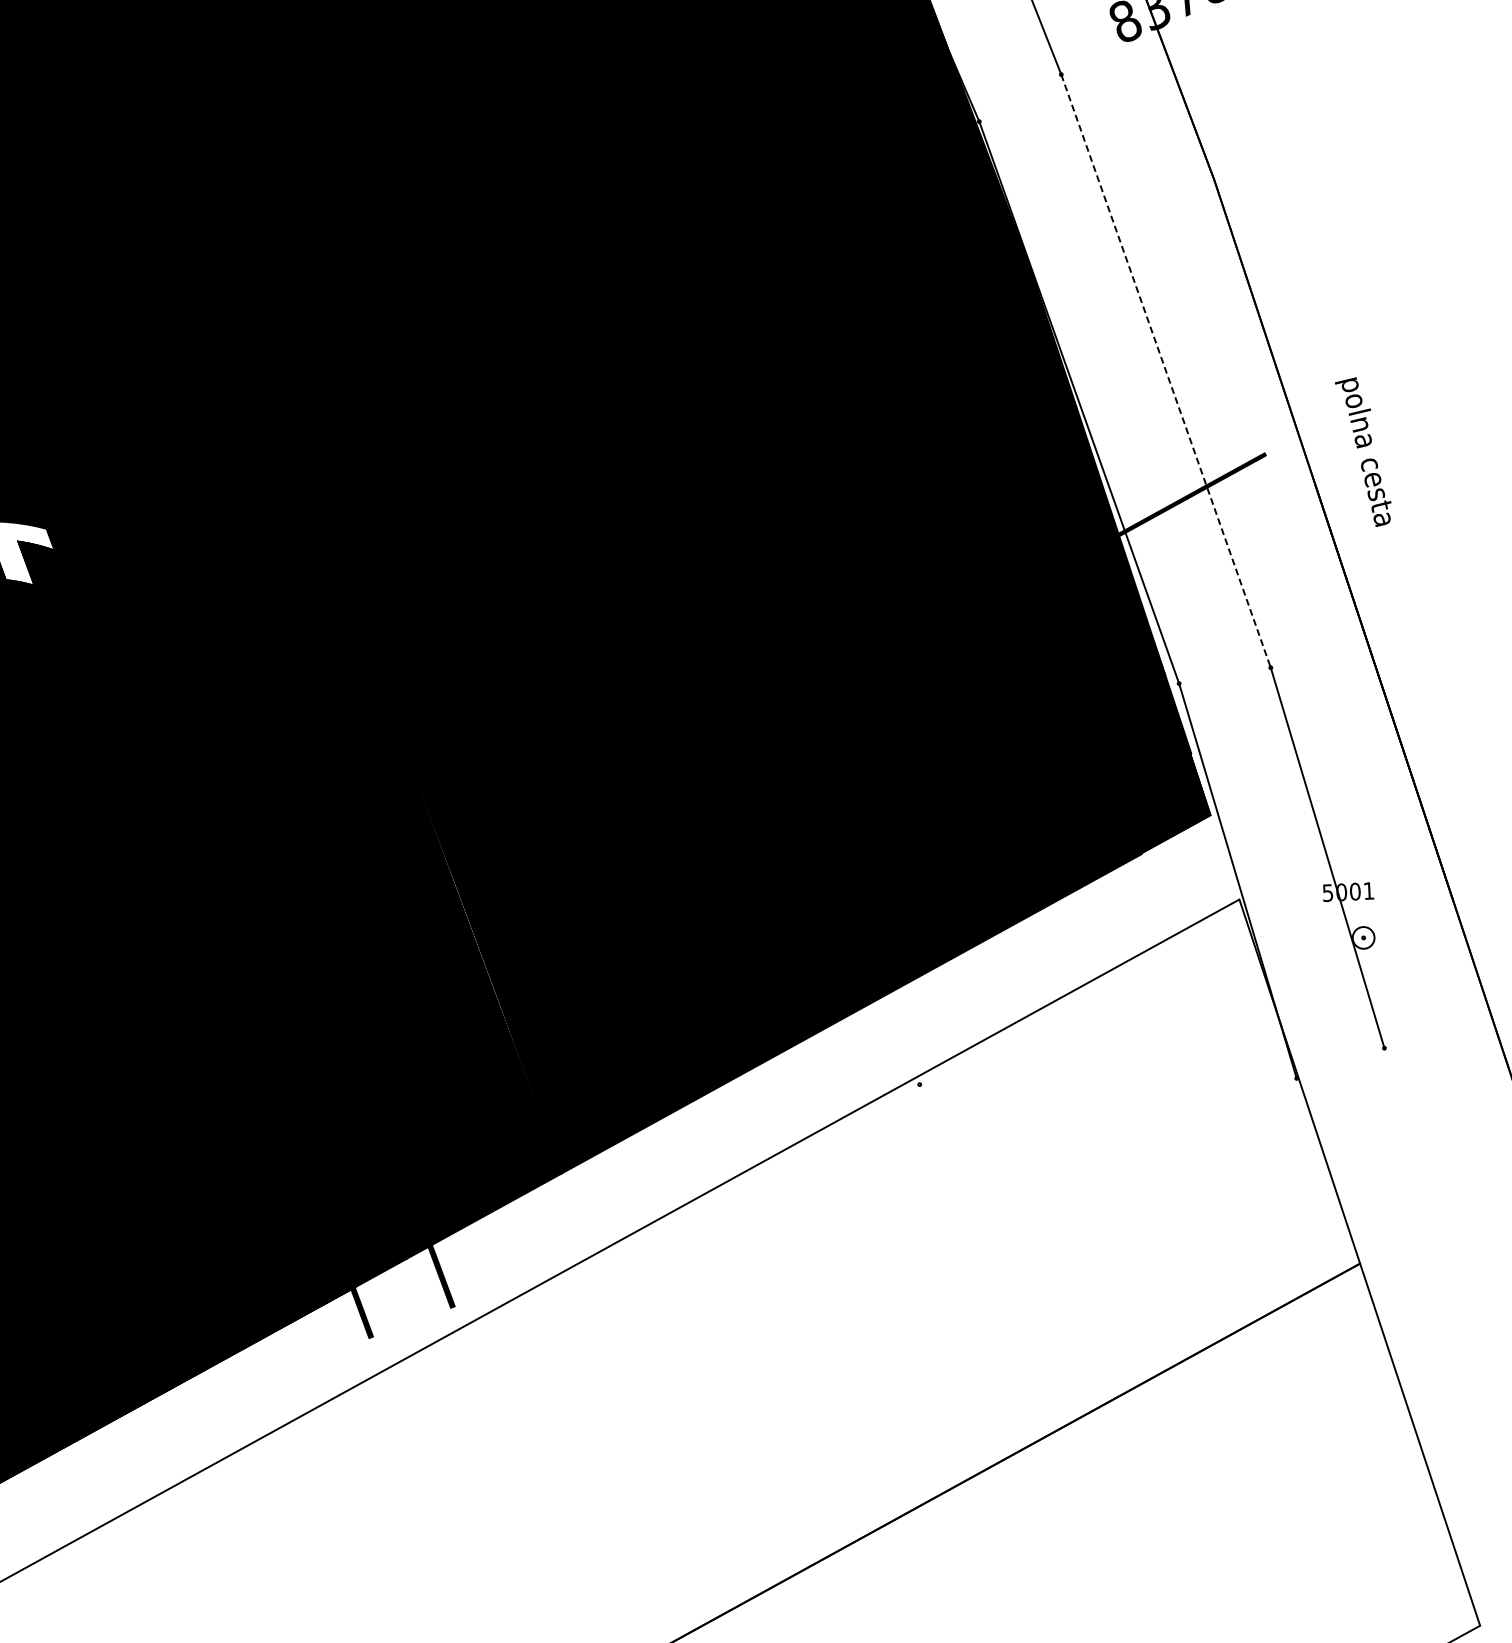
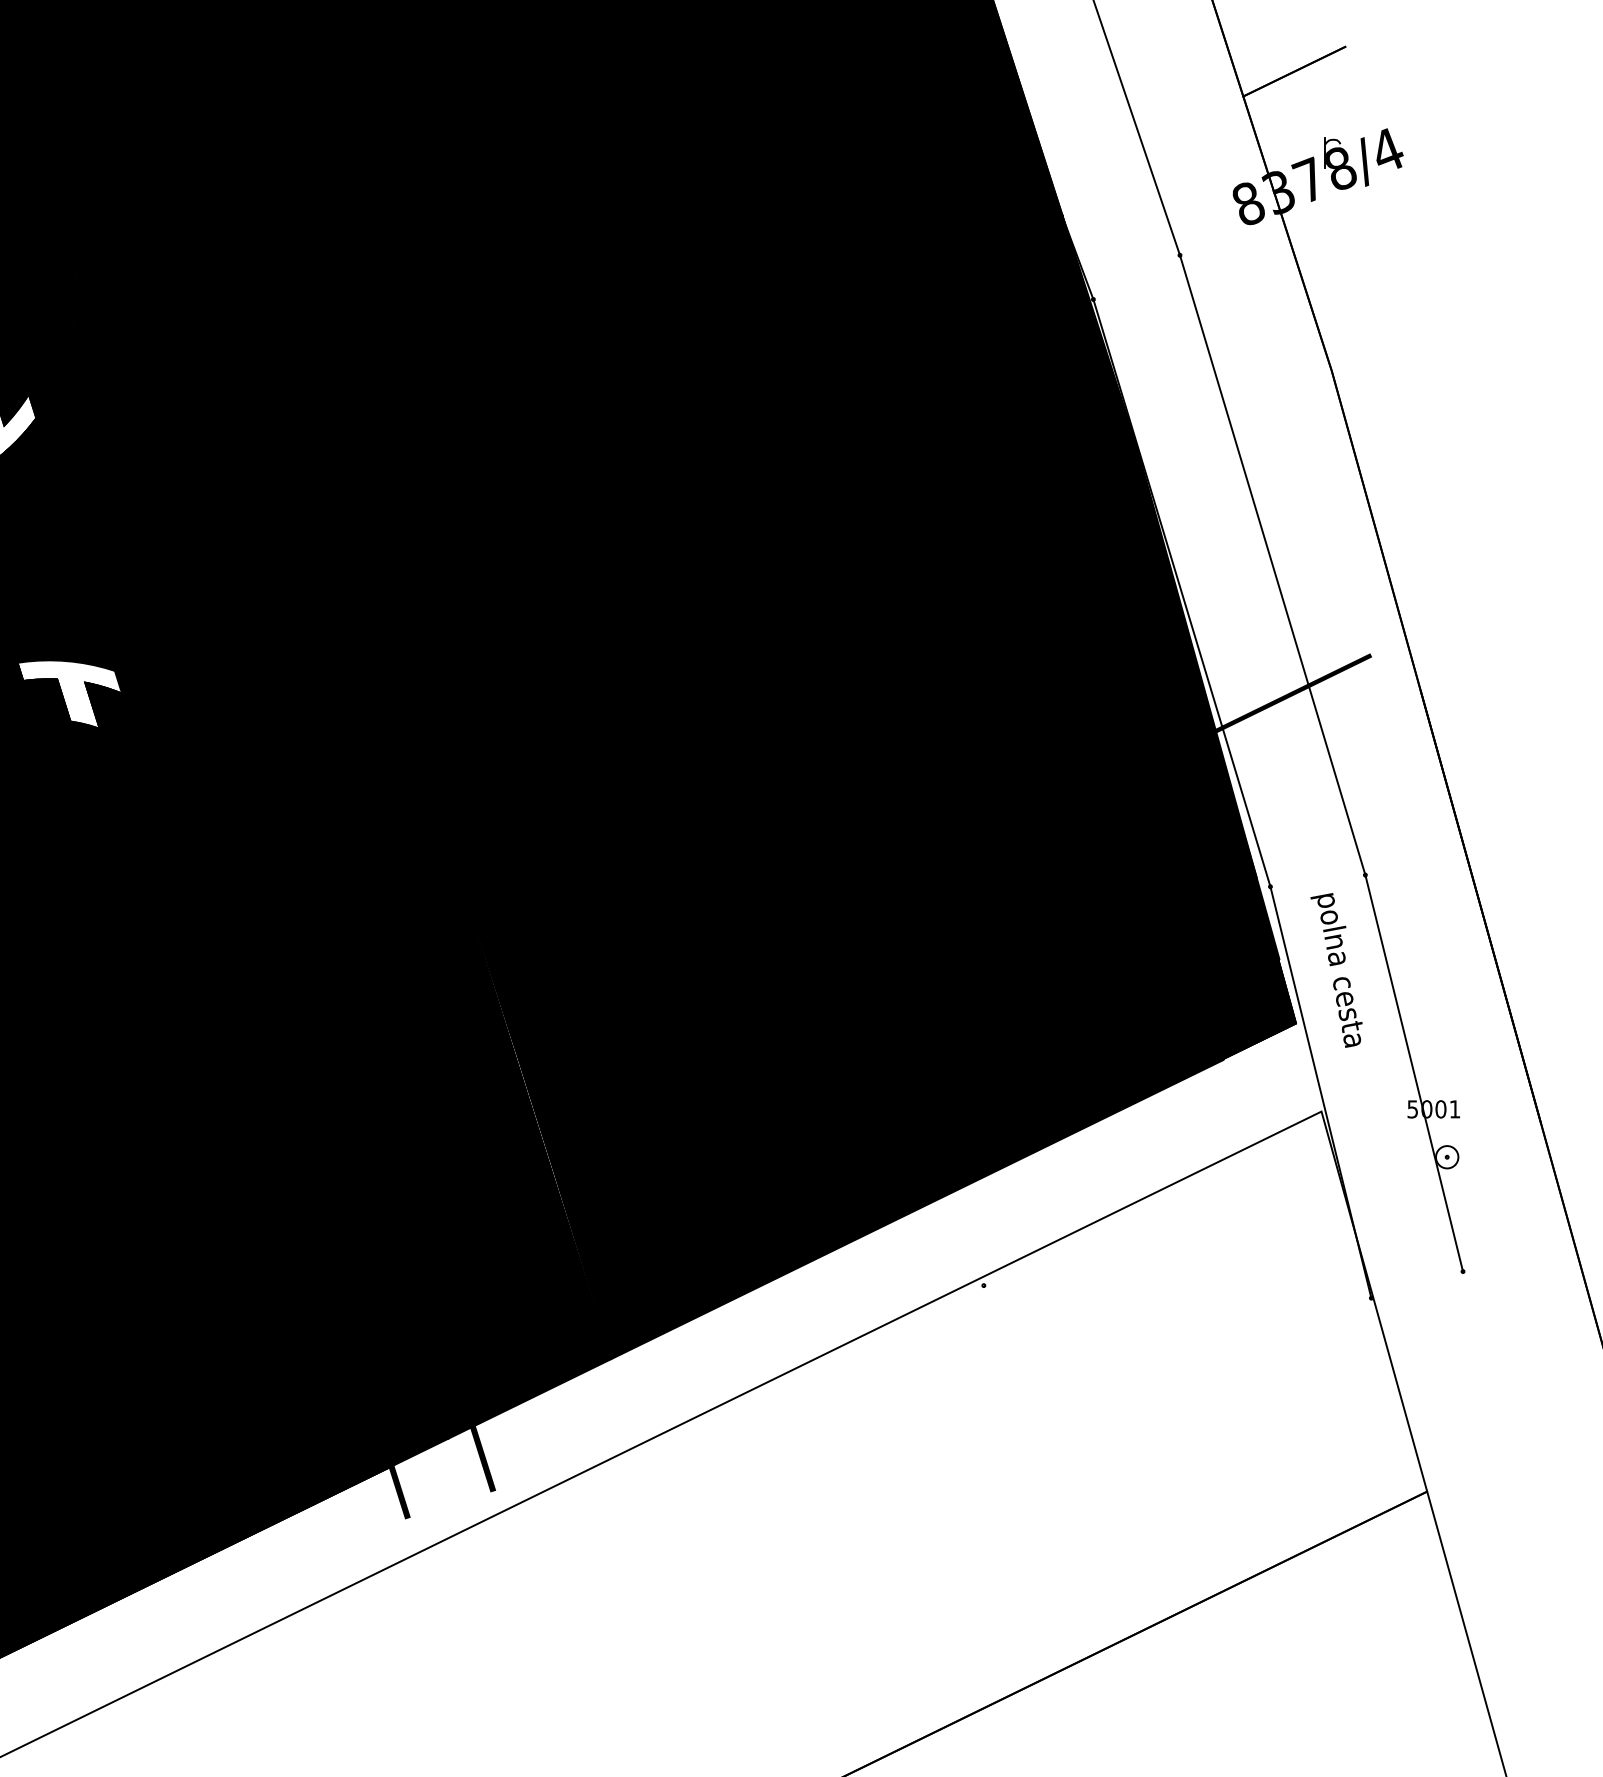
line: (1165, 371) -> (1272, 565), dashed -> solid
text: (1363, 452) -> (1336, 970), moved

